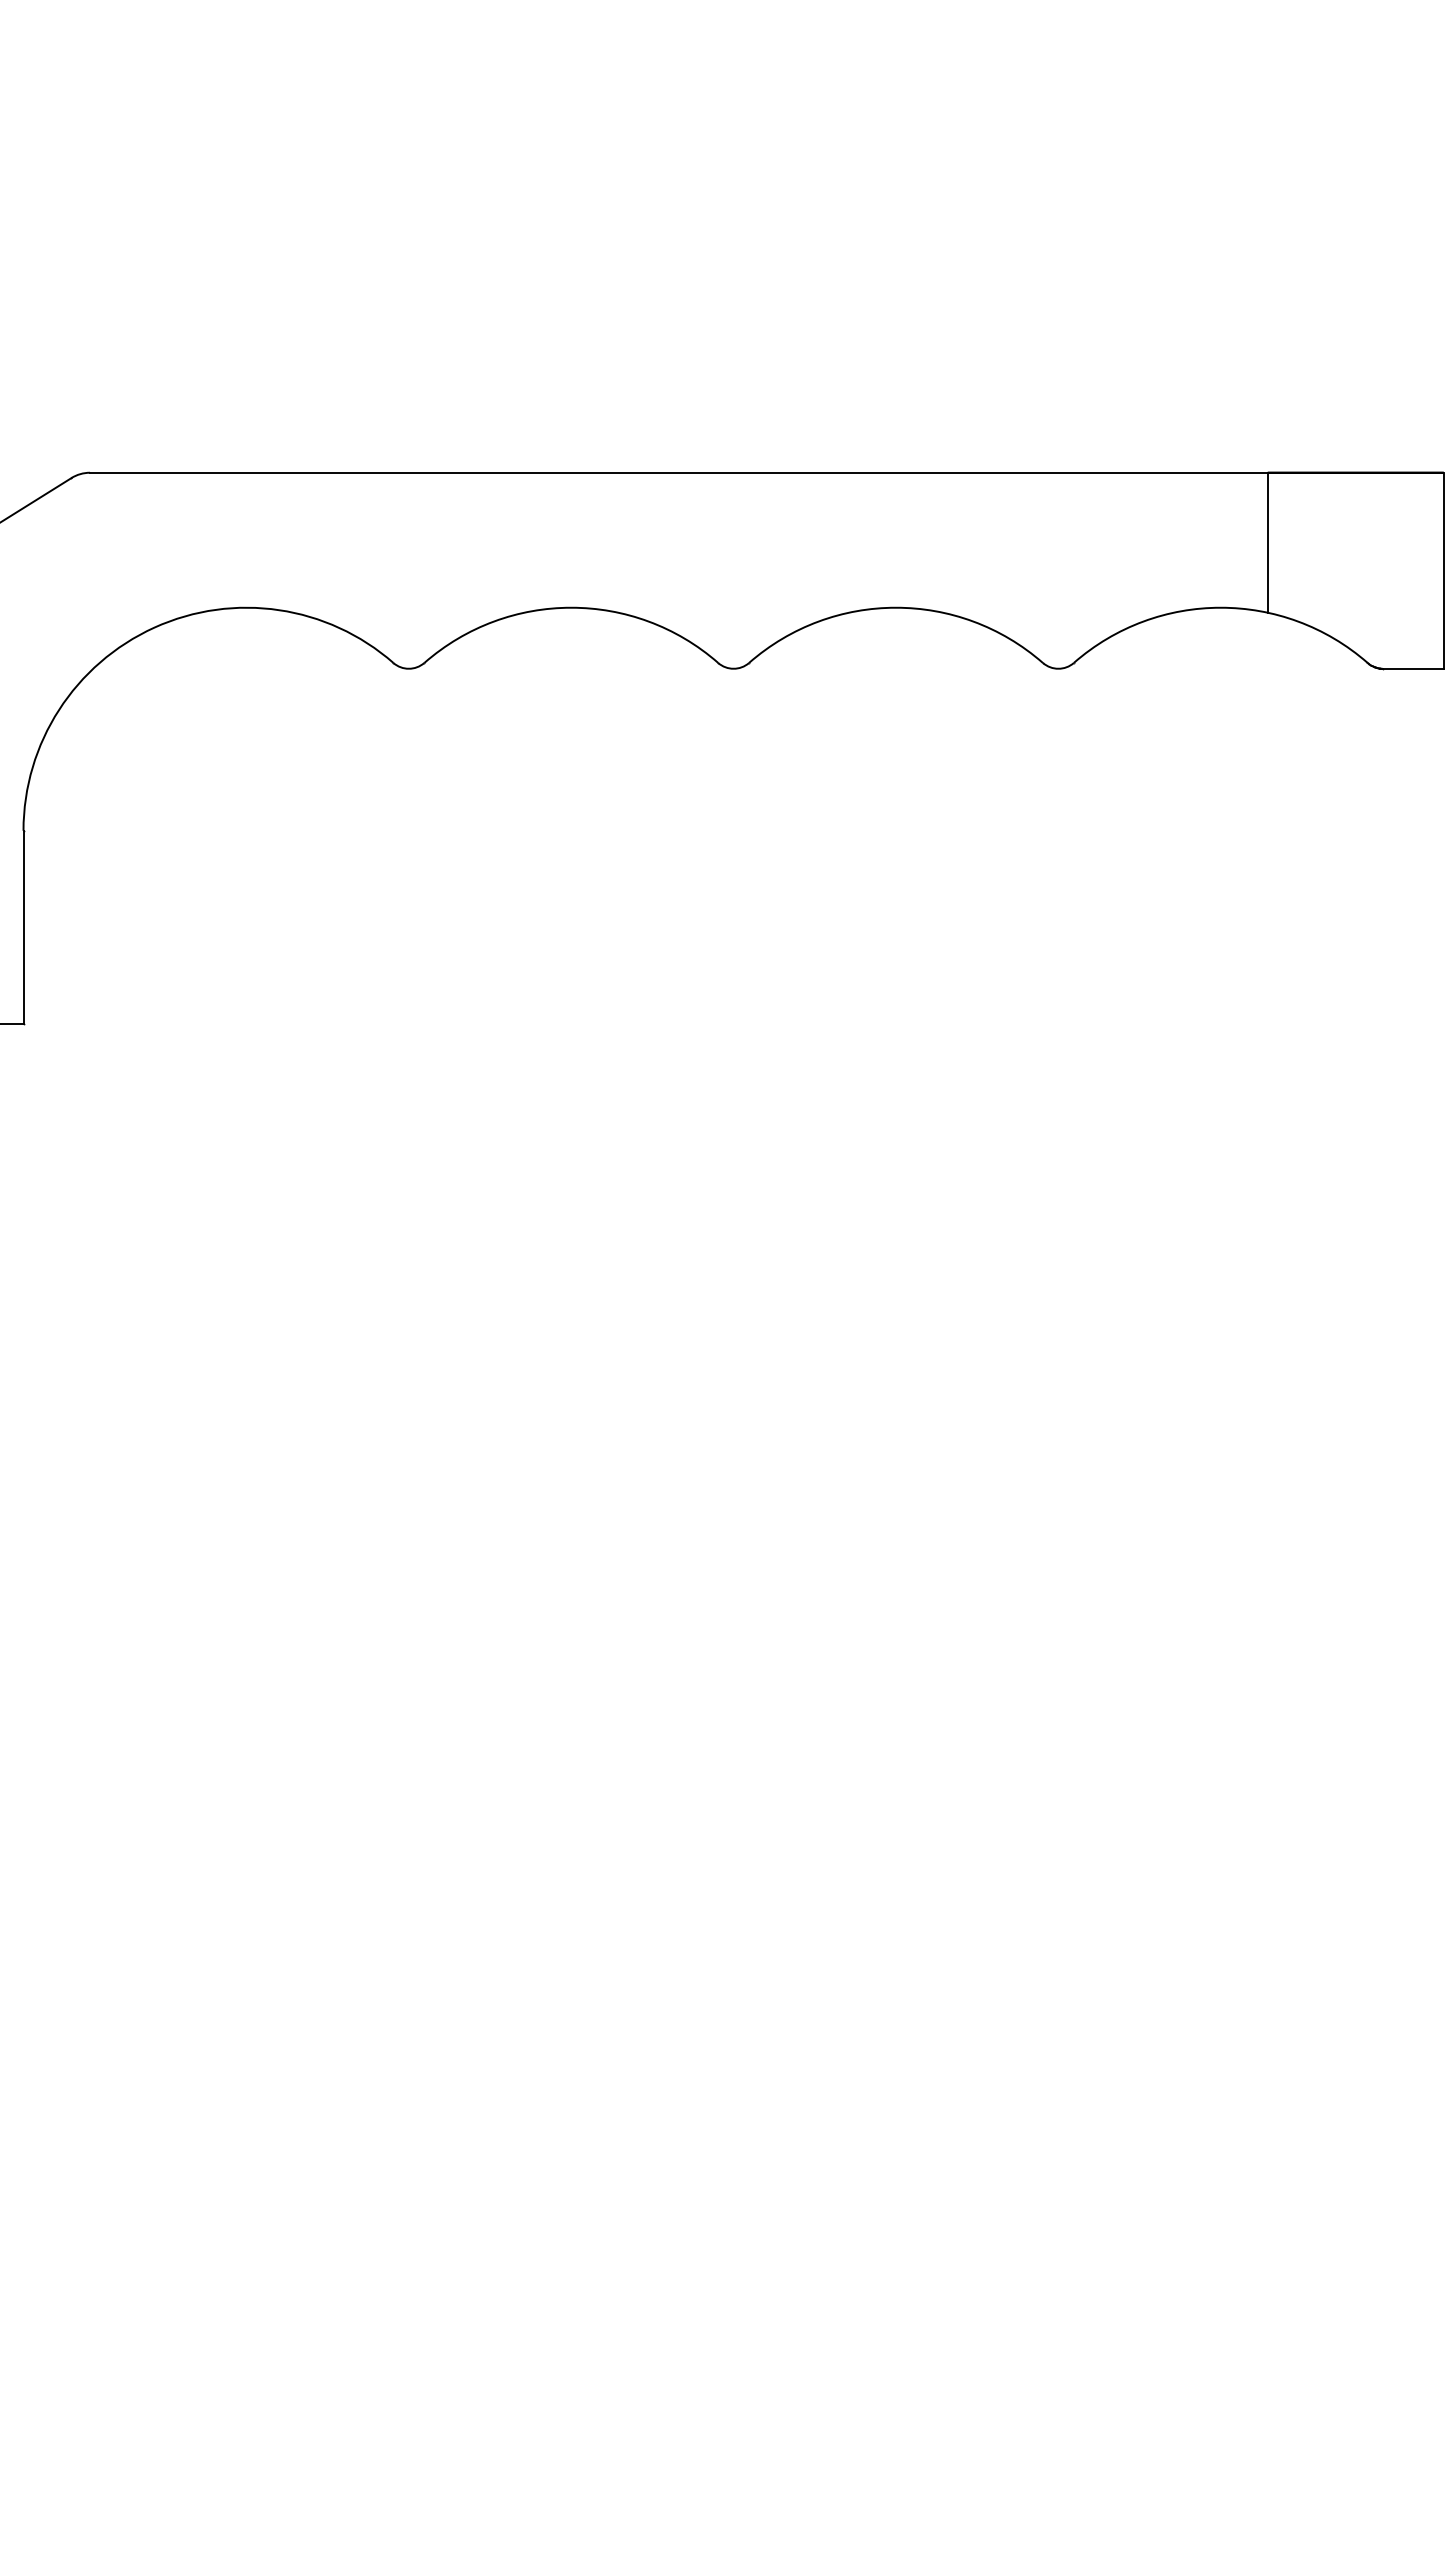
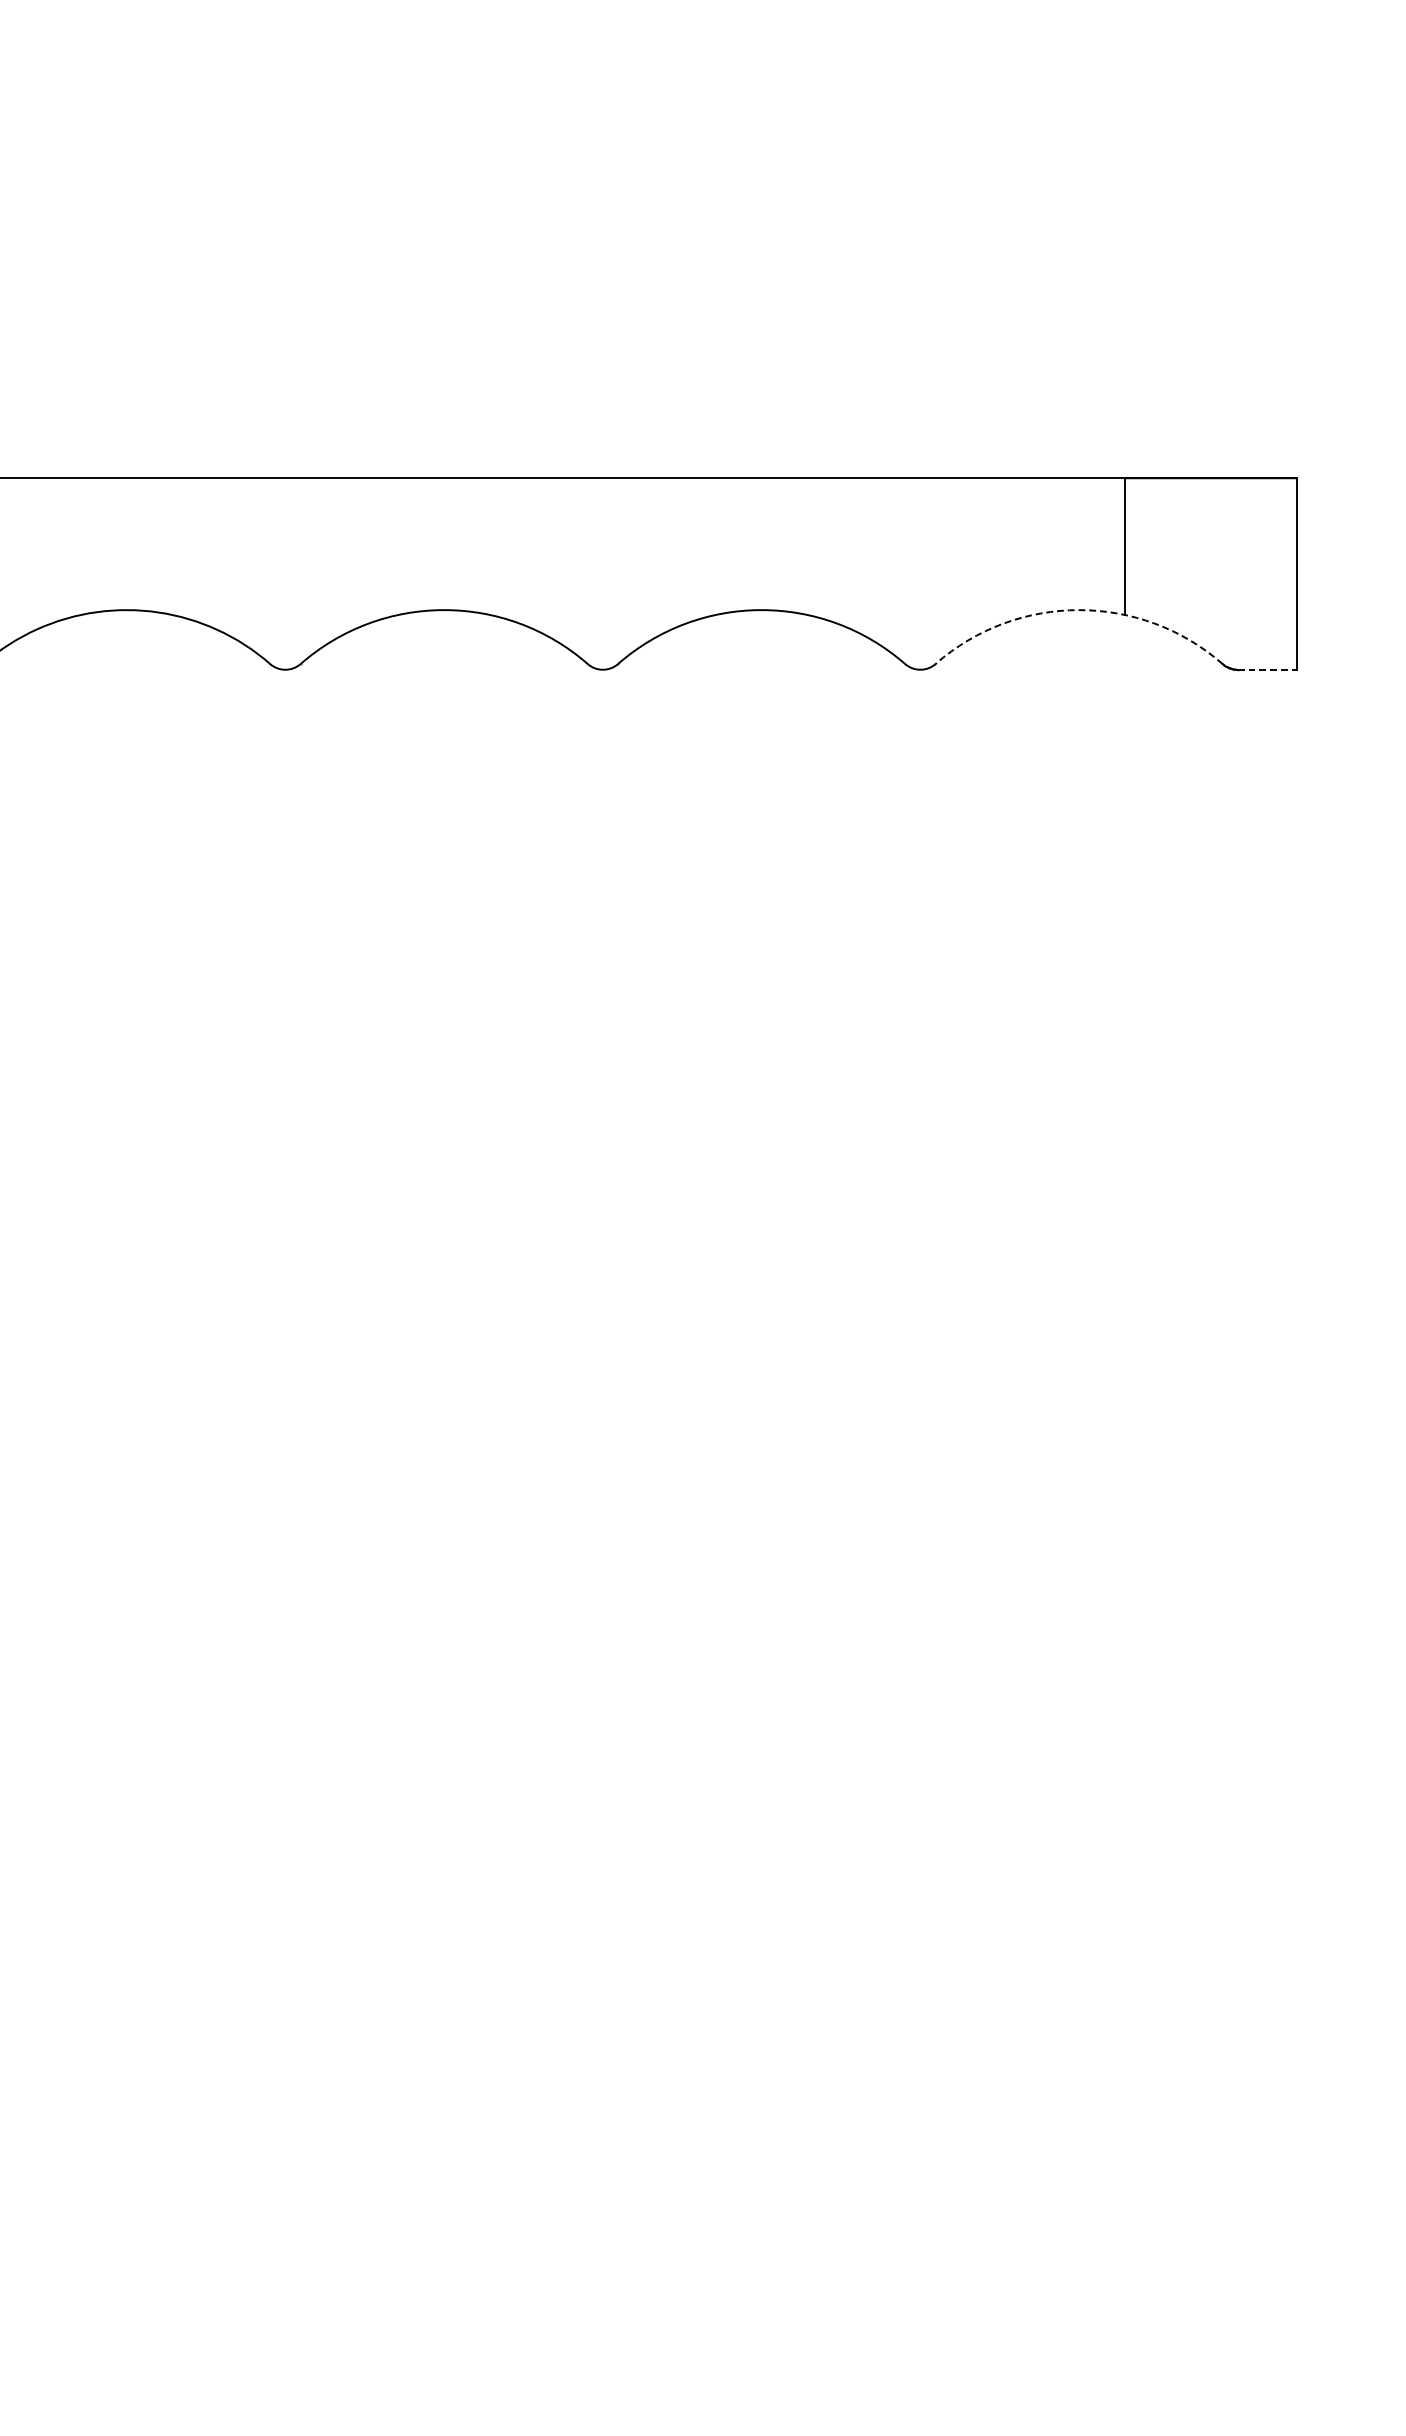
arc: (1220, 607) -> (1078, 609), solid -> dashed
line: (1413, 668) -> (1267, 669), solid -> dashed

